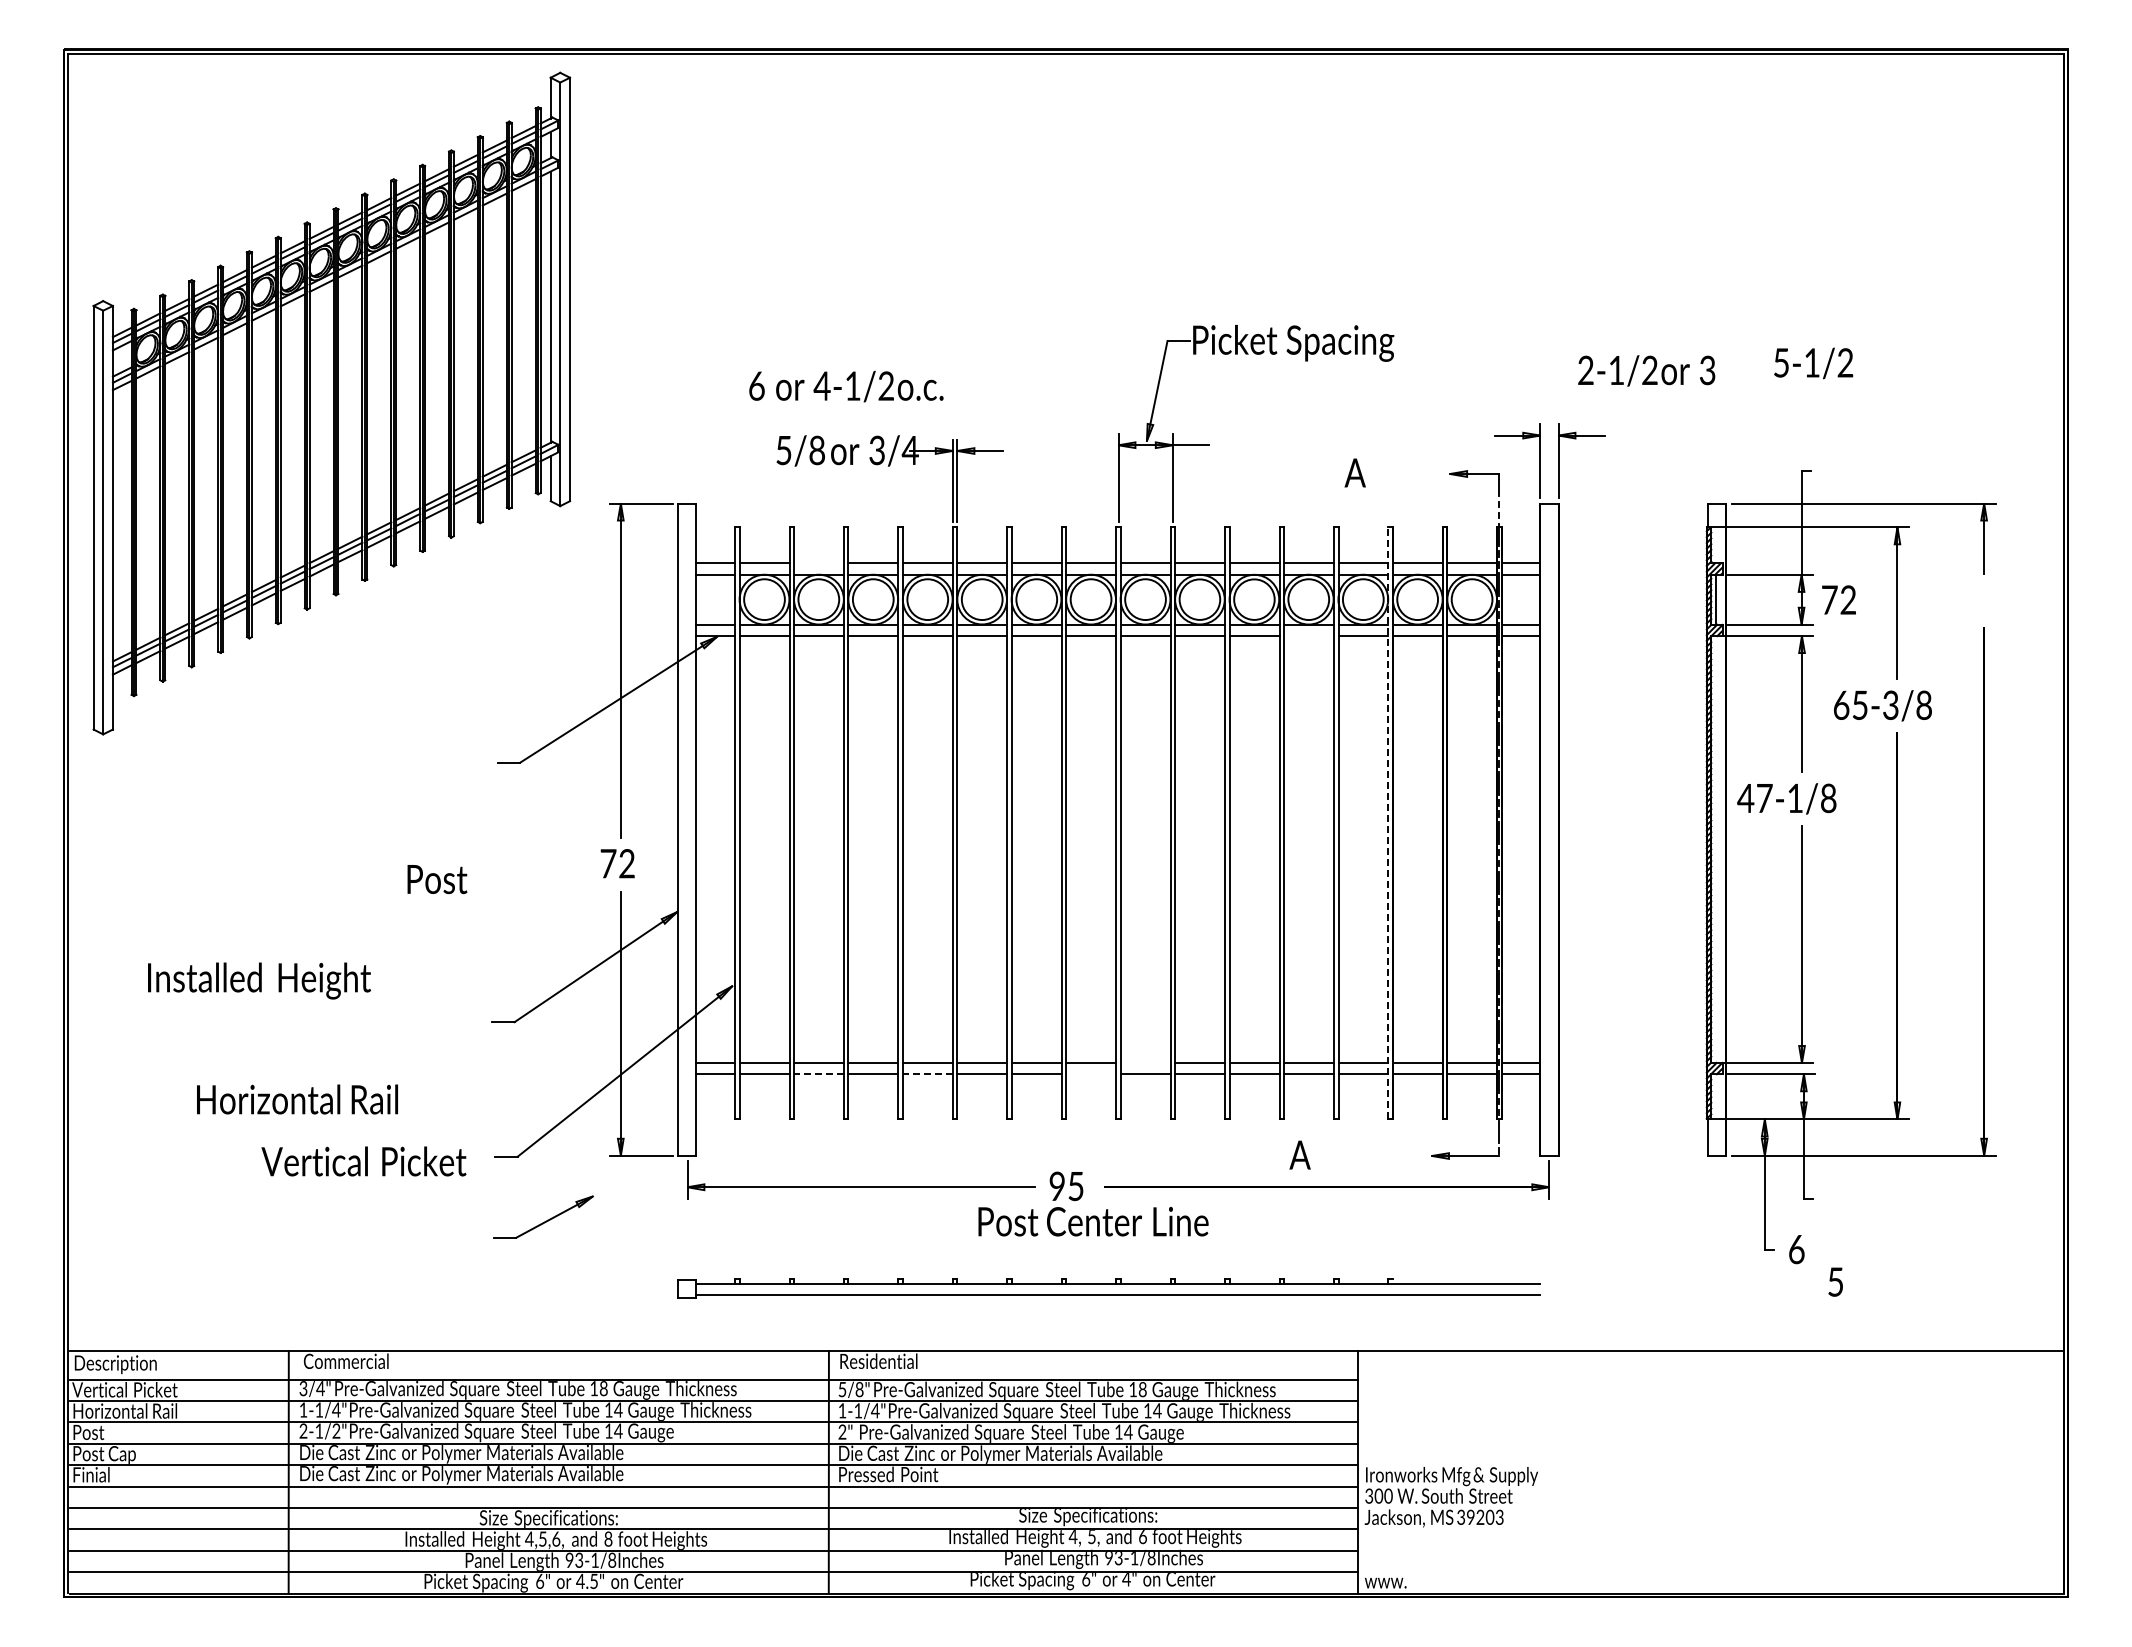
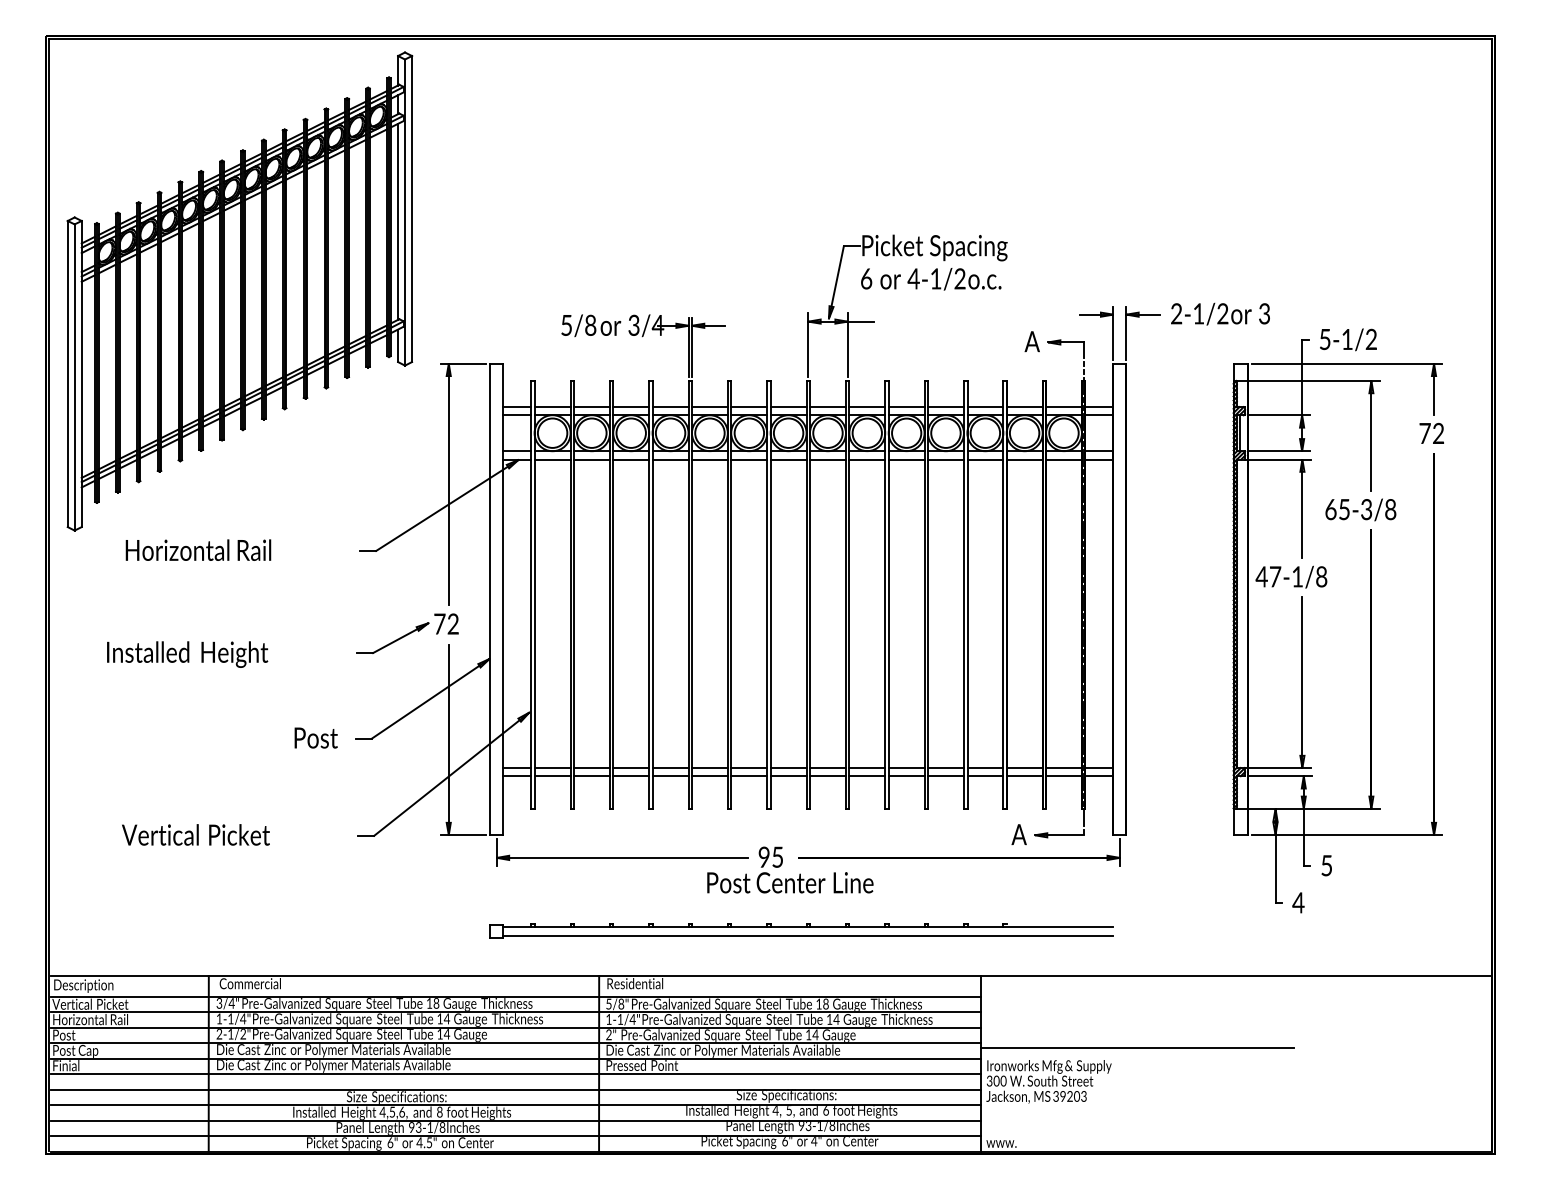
text: (1813, 363) -> (1348, 339), moved
text: (1646, 370) -> (1220, 313), moved
text: (846, 386) -> (931, 279), moved
text: (1354, 472) -> (1031, 341), moved
line: (819, 563) -> (592, 407), added
text: (1838, 599) -> (1431, 433), moved
line: (1308, 636) -> (945, 459), added
line: (1388, 822) -> (1003, 594), dashed -> solid
text: (437, 879) -> (316, 738), moved
text: (259, 980) -> (187, 654), moved
line: (1145, 1062) -> (827, 767), added
line: (819, 1074) -> (592, 776), dashed -> solid
line: (927, 1074) -> (670, 776), dashed -> solid
line: (1091, 1074) -> (788, 776), added
text: (297, 1099) -> (198, 550), moved
text: (1299, 1154) -> (1018, 834), moved
text: (363, 1161) -> (195, 834), moved
part: (543, 1216) -> (392, 637), moved
text: (1796, 1249) -> (1298, 902), 6 -> 4
text: (1835, 1281) -> (1326, 865), moved
line: (1573, 1449) -> (1137, 1047), added

